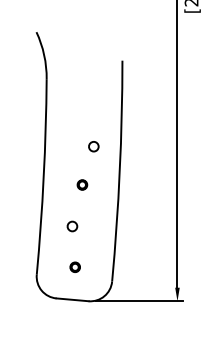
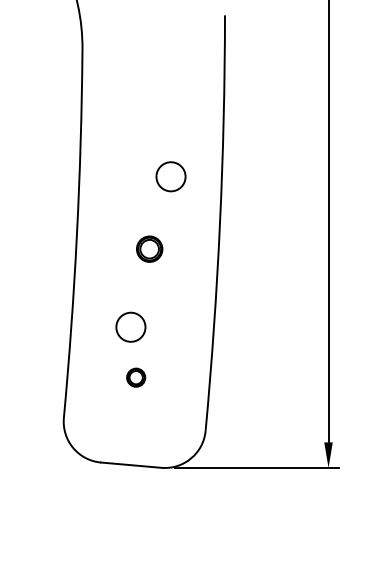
circle: (93, 146) -> (170, 176), size x1.6
part: (82, 184) -> (149, 248), size x1.4
circle: (72, 226) -> (131, 327), size x1.6
part: (74, 266) -> (134, 376), moved

